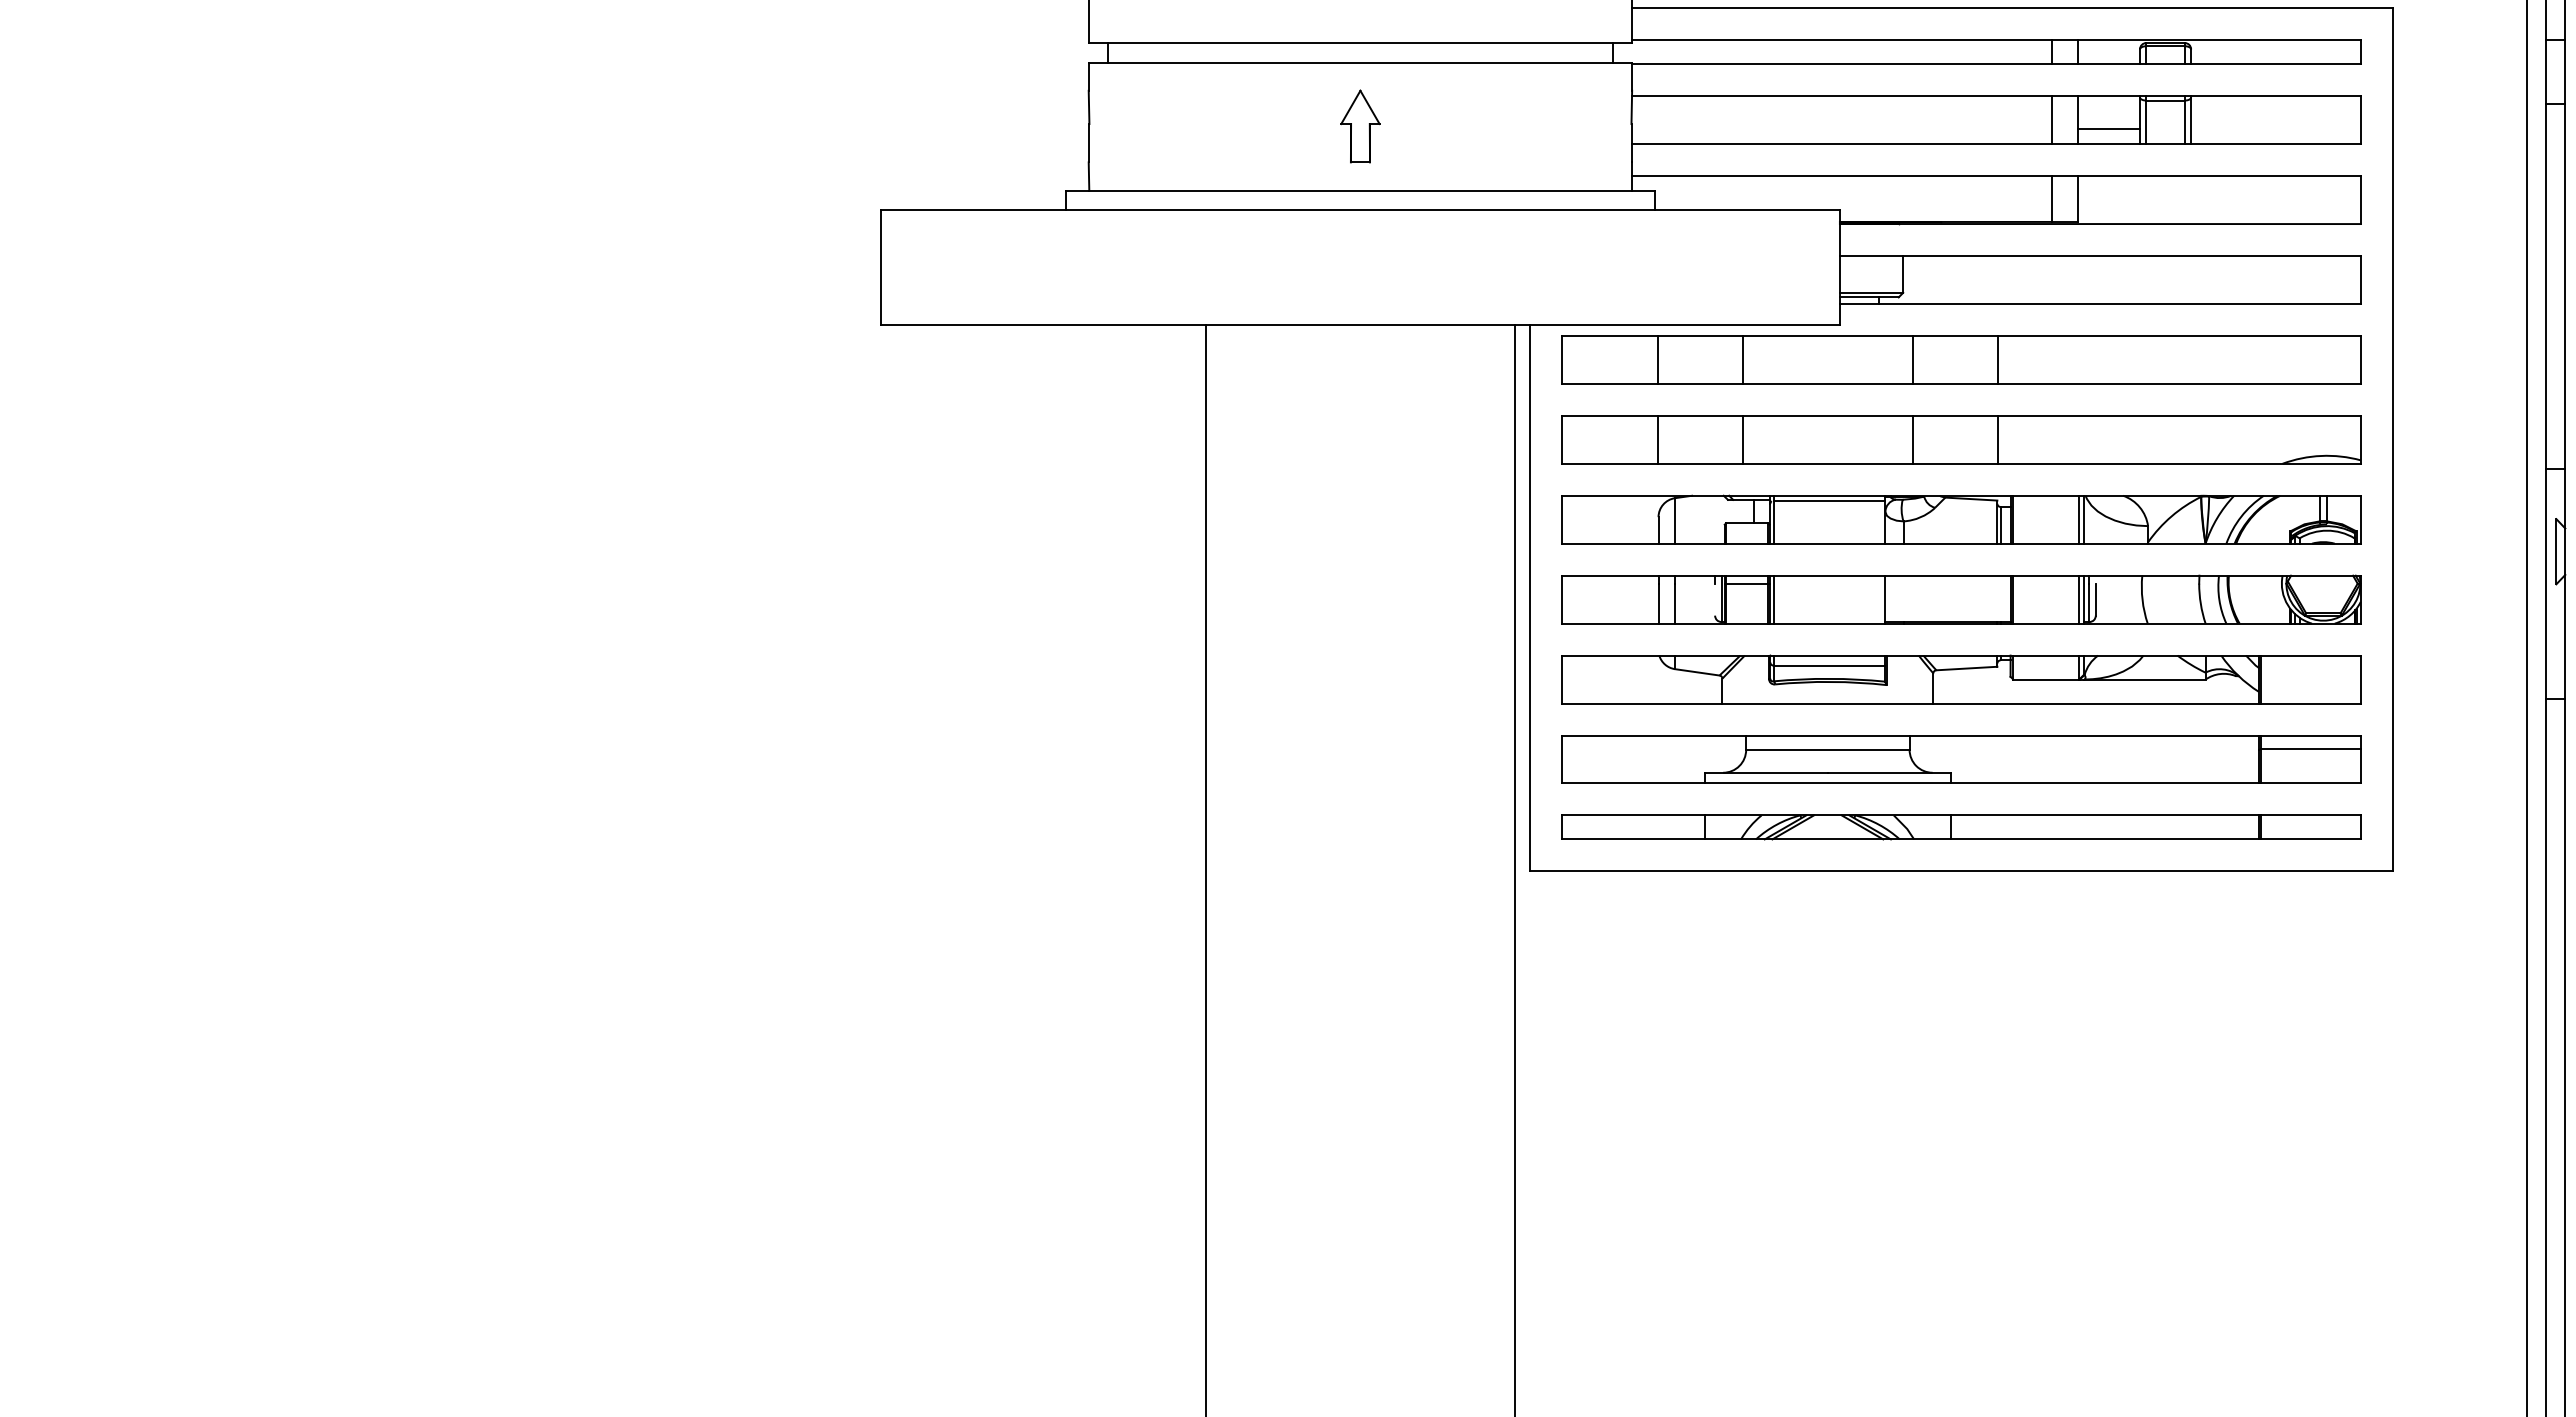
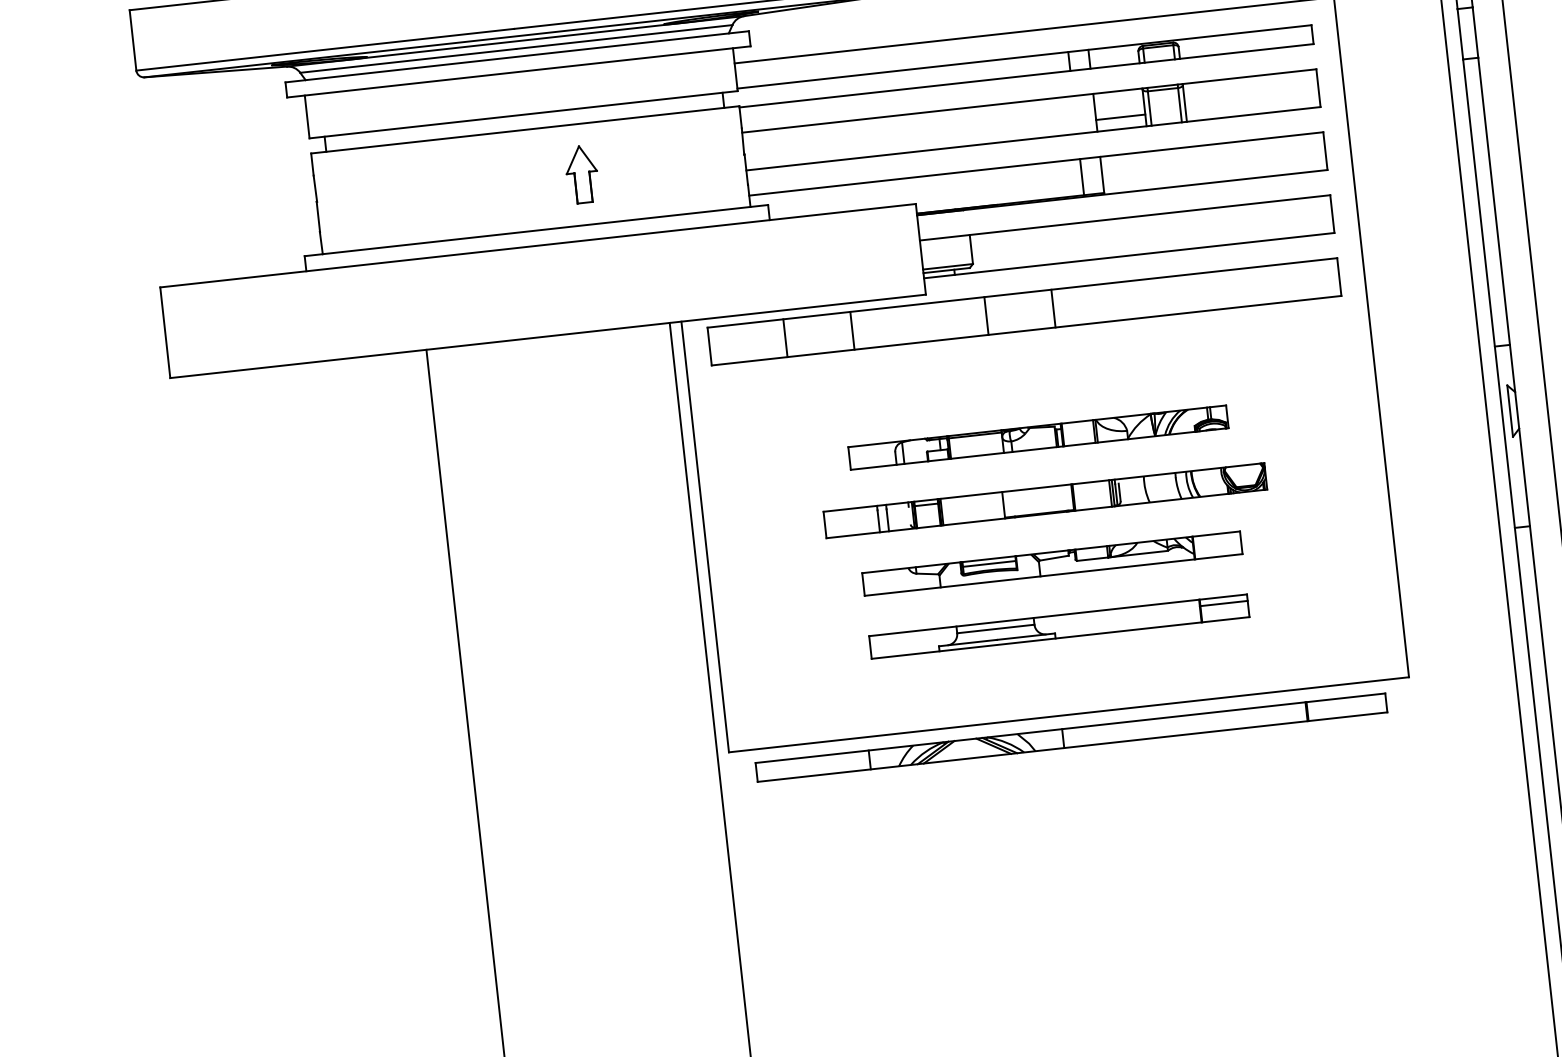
line: (2052, 120) -> (1075, 115), removed
part: (1360, 126) -> (582, 174), moved
part: (1961, 439) -> (1031, 374), removed
part: (1961, 519) -> (1038, 437), size x0.6
part: (1961, 599) -> (1045, 500), size x0.7
part: (1961, 679) -> (1052, 563), size x0.6
part: (1961, 759) -> (1059, 626), size x0.6
part: (1961, 827) -> (1071, 737), moved

